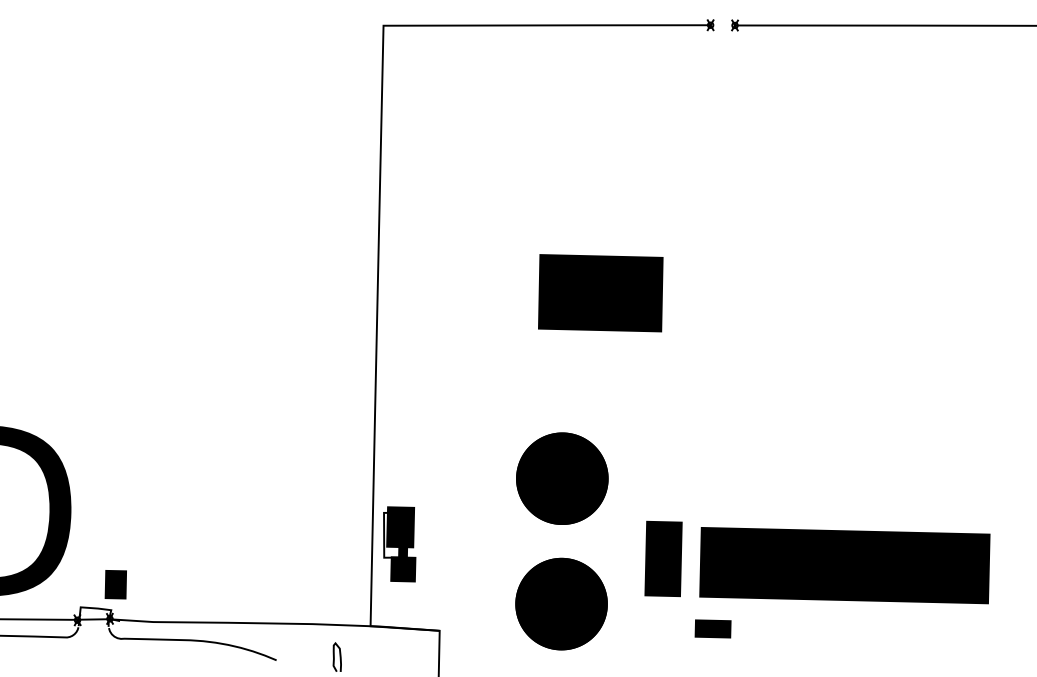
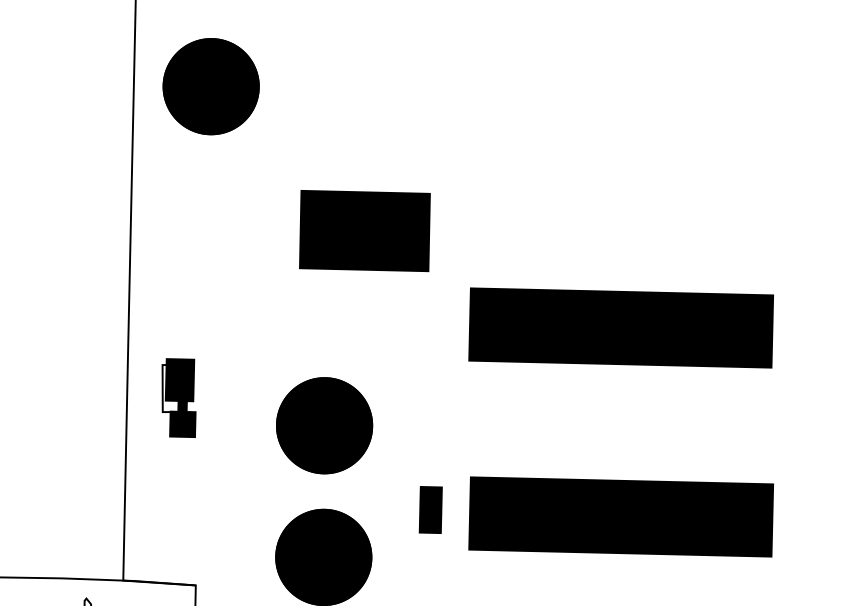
part: (454, 155) -> (211, 86), added
part: (844, 385) -> (620, 327), added
part: (399, 544) -> (178, 398), moved
part: (663, 558) -> (430, 509), size x0.6
fill: (712, 628) -> (482, 582), removed

